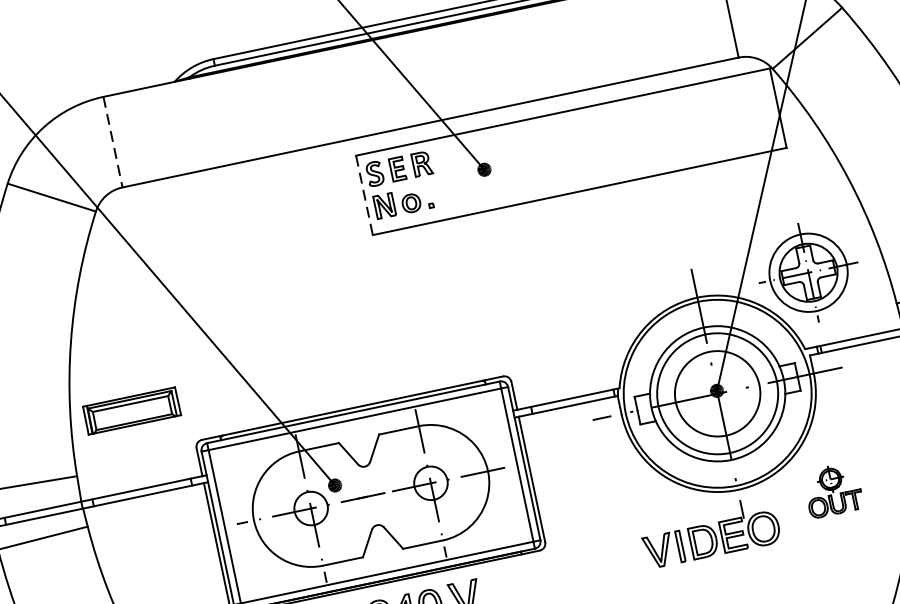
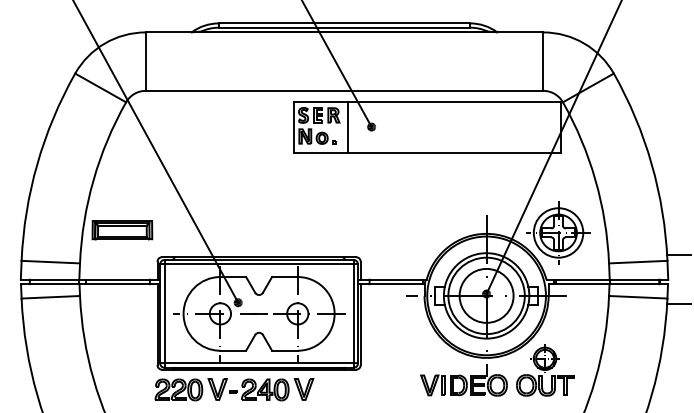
line: (112, 143) -> (145, 62), dashed -> solid
line: (448, 176) -> (348, 126), added
line: (365, 195) -> (294, 127), dashed -> solid
part: (833, 490) -> (545, 370), size x1.67

